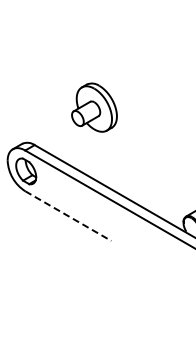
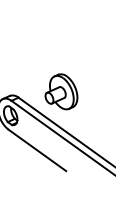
part: (94, 107) -> (62, 91), moved
line: (68, 216) -> (37, 150), dashed -> solid

